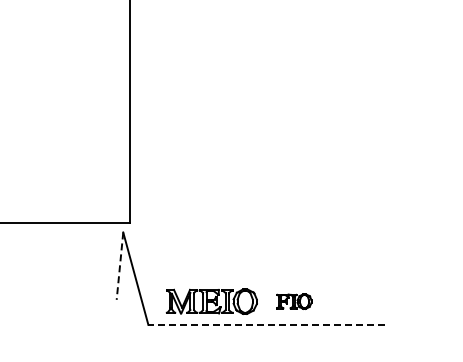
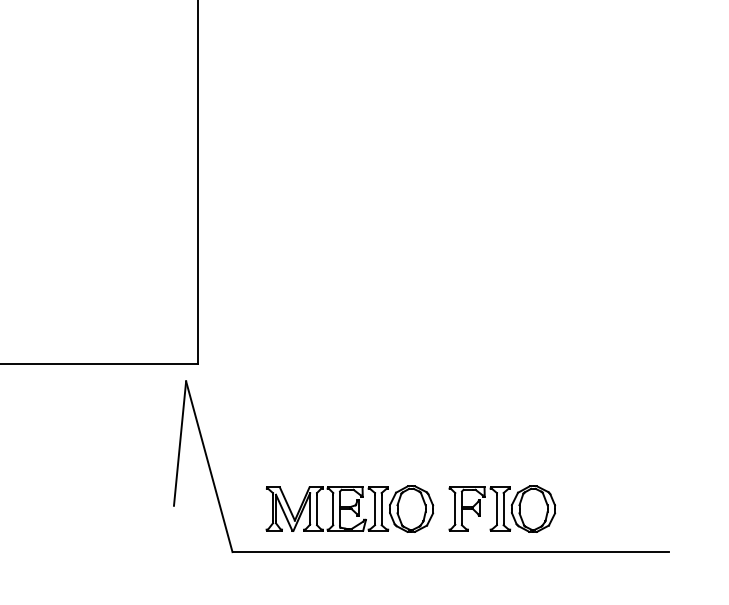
line: (119, 266) -> (179, 444), dashed -> solid
part: (294, 301) -> (502, 508), size x1.67
line: (266, 324) -> (450, 551), dashed -> solid

